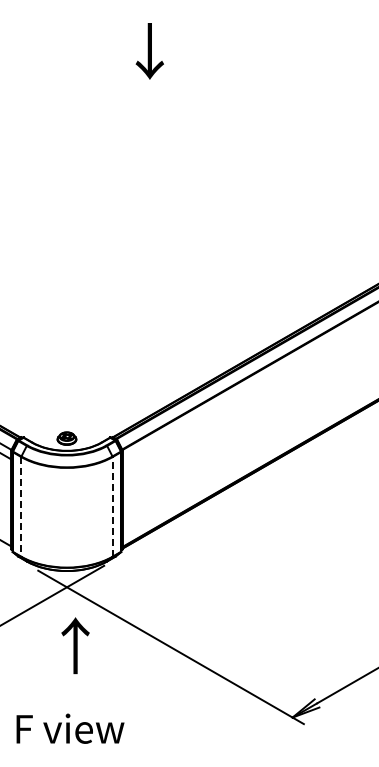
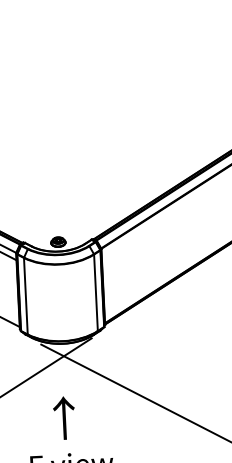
line: (21, 506) -> (26, 295), dashed -> solid
line: (112, 506) -> (95, 292), dashed -> solid
text: (75, 645) -> (64, 417), moved

